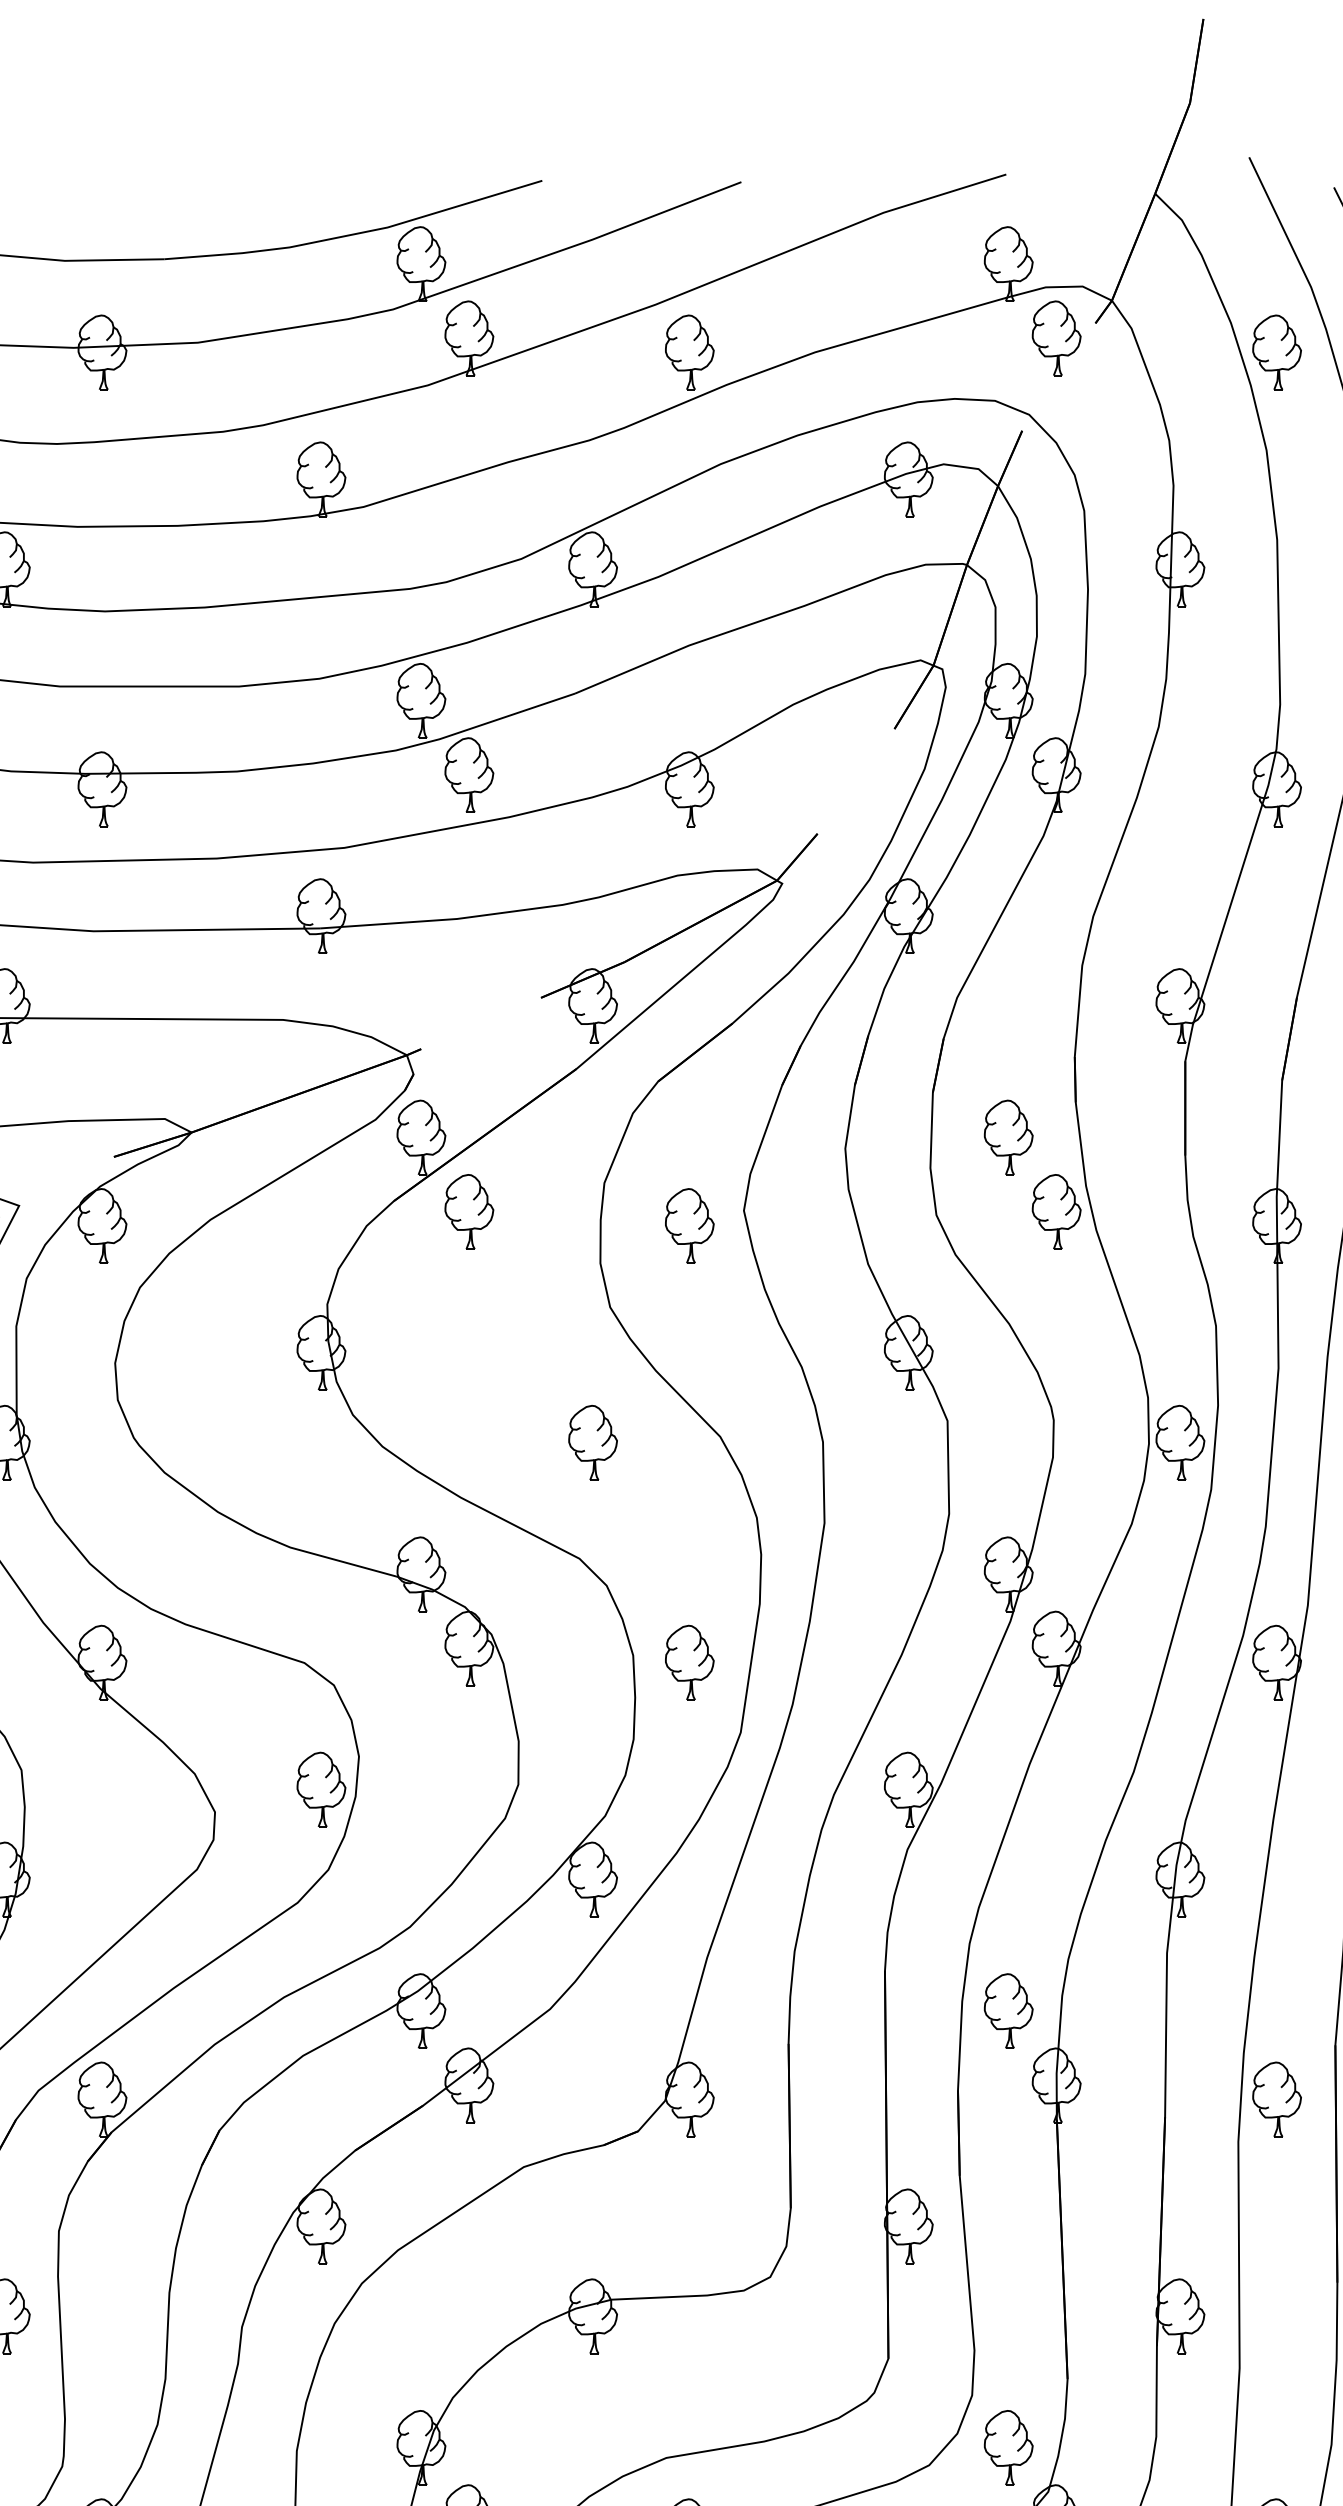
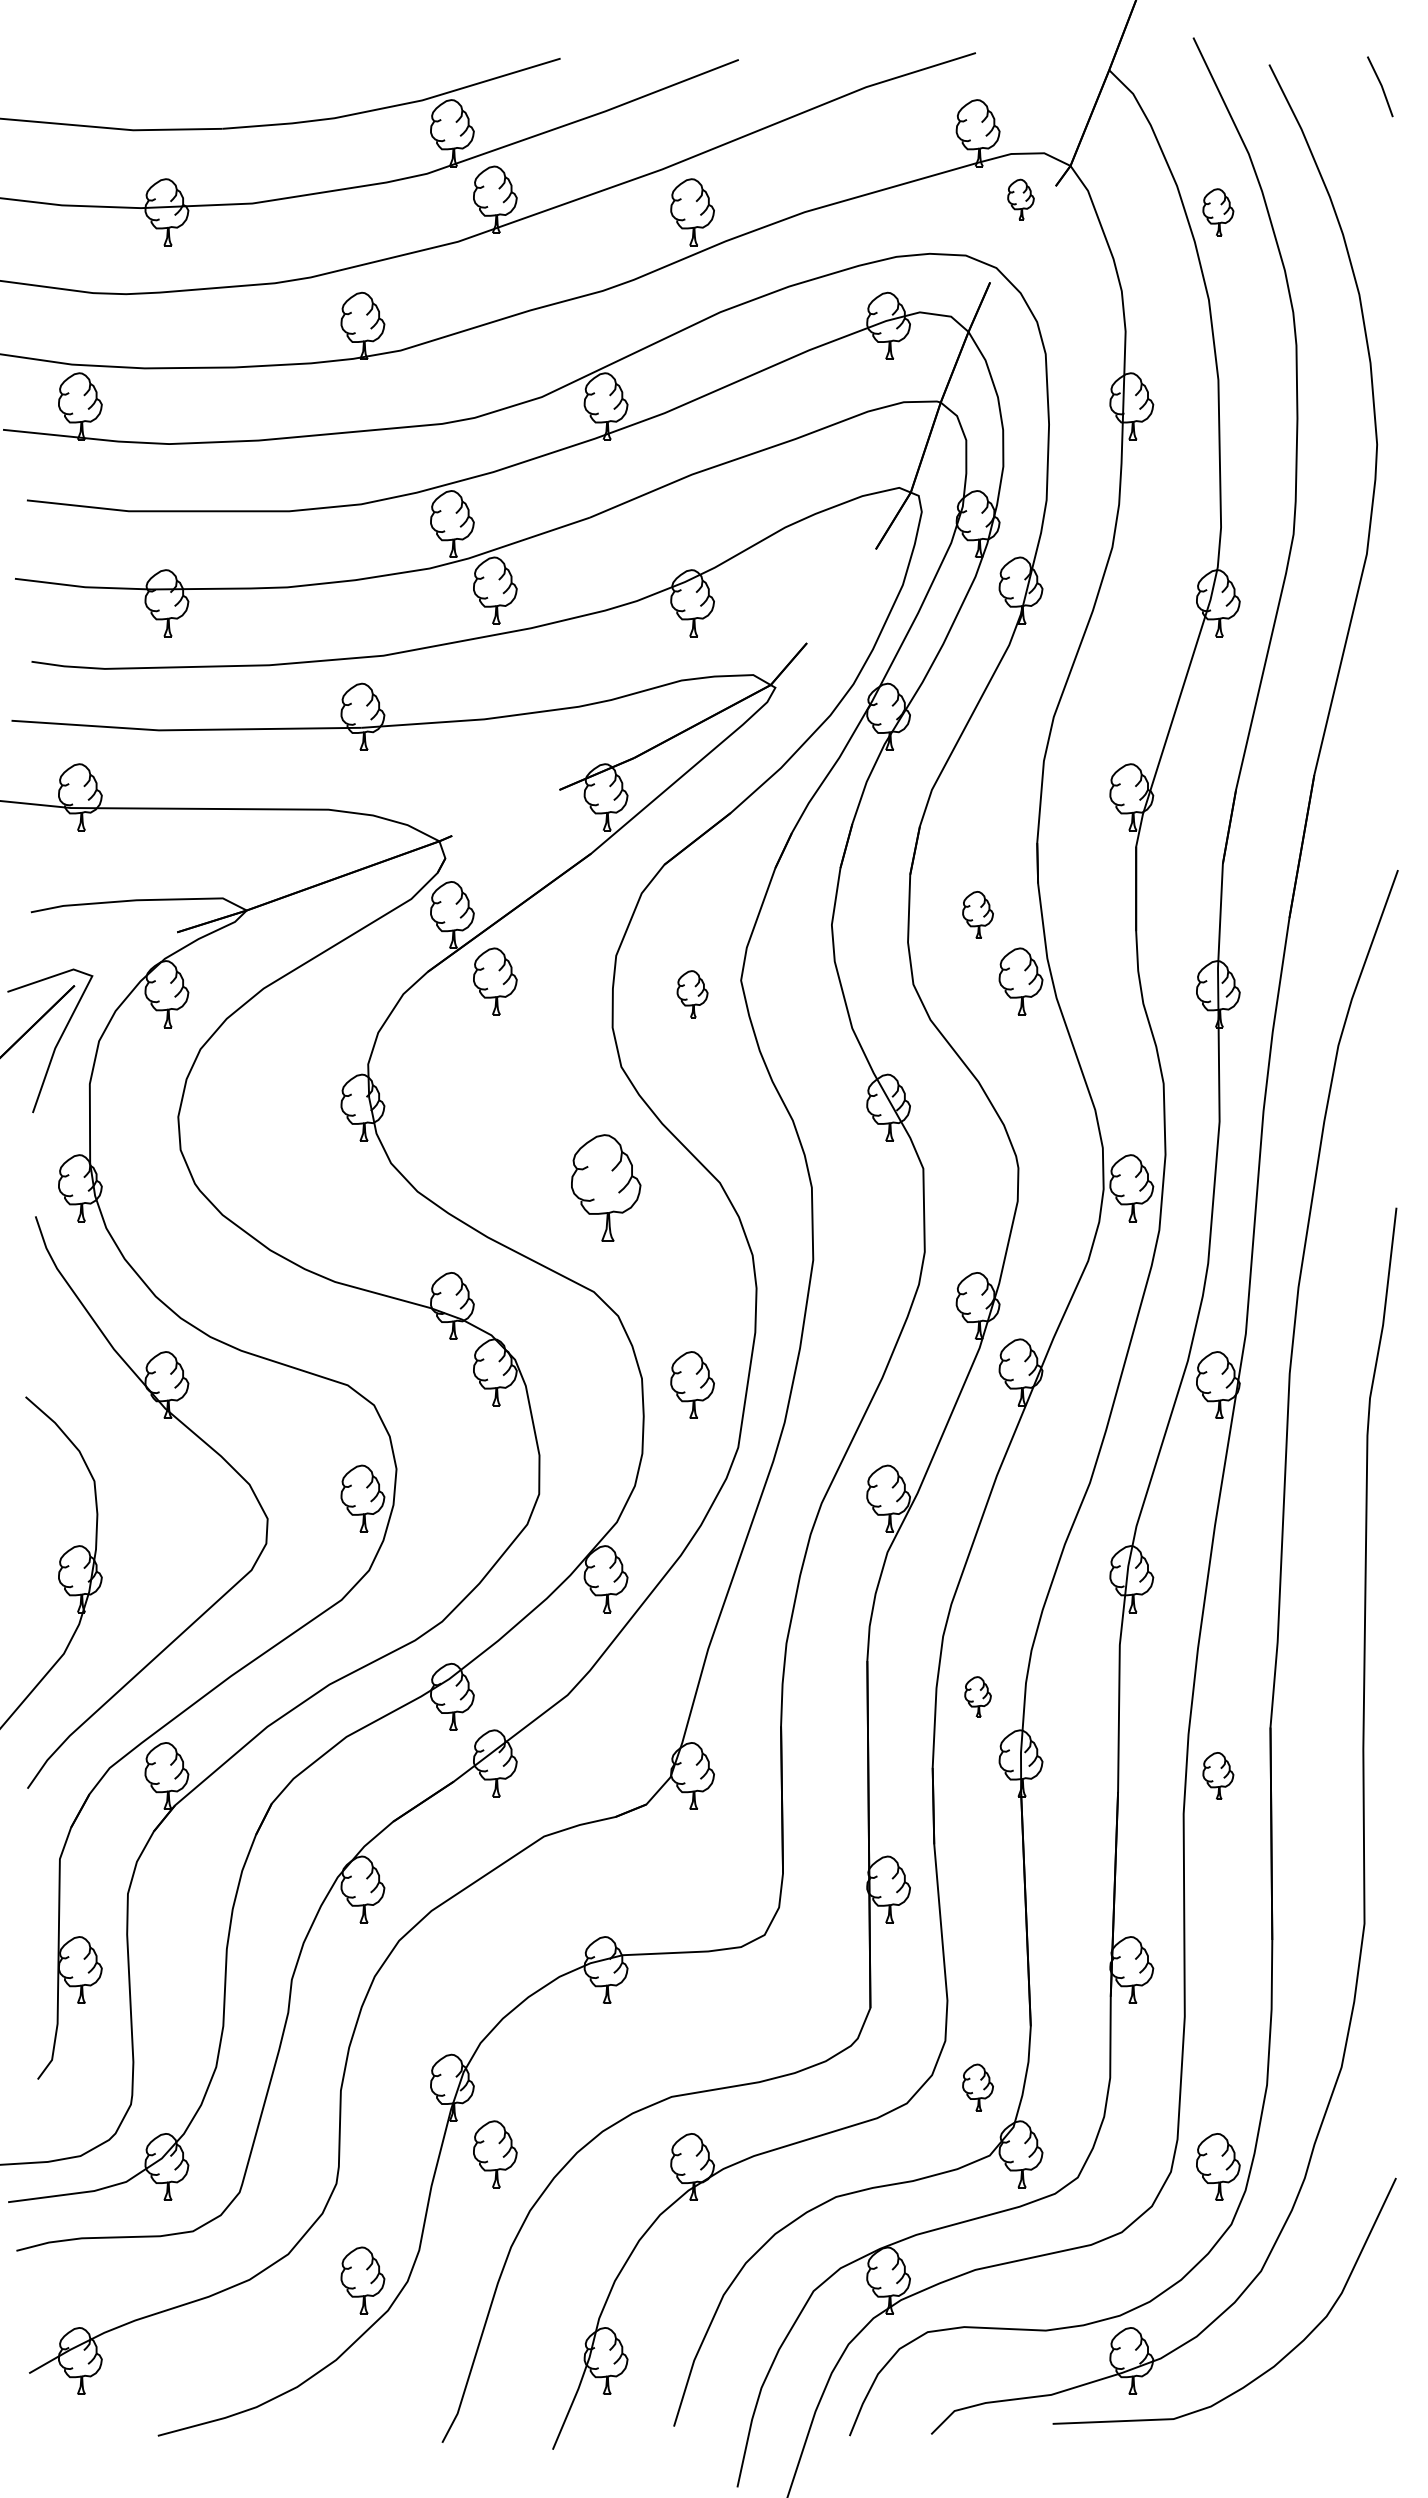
part: (1056, 338) -> (1020, 199), size x0.6
part: (1277, 352) -> (1218, 212), size x0.7
part: (1008, 1136) -> (977, 914), size x0.7
part: (689, 1226) -> (692, 994), size x0.7
part: (592, 1443) -> (605, 1188), size x1.6
part: (1008, 2010) -> (977, 1696), size x0.6
part: (1277, 2098) -> (1218, 1775), size x0.7
part: (1008, 2447) -> (977, 2087), size x0.7

